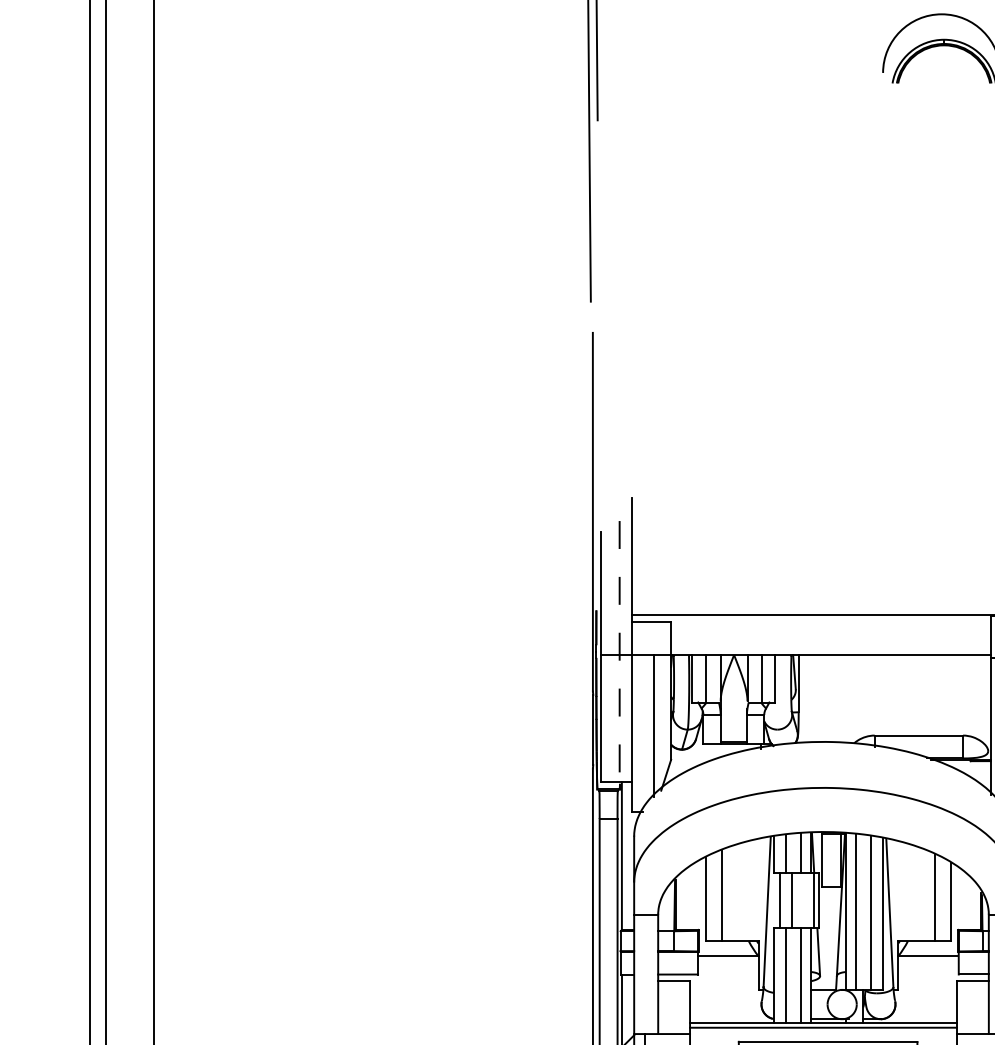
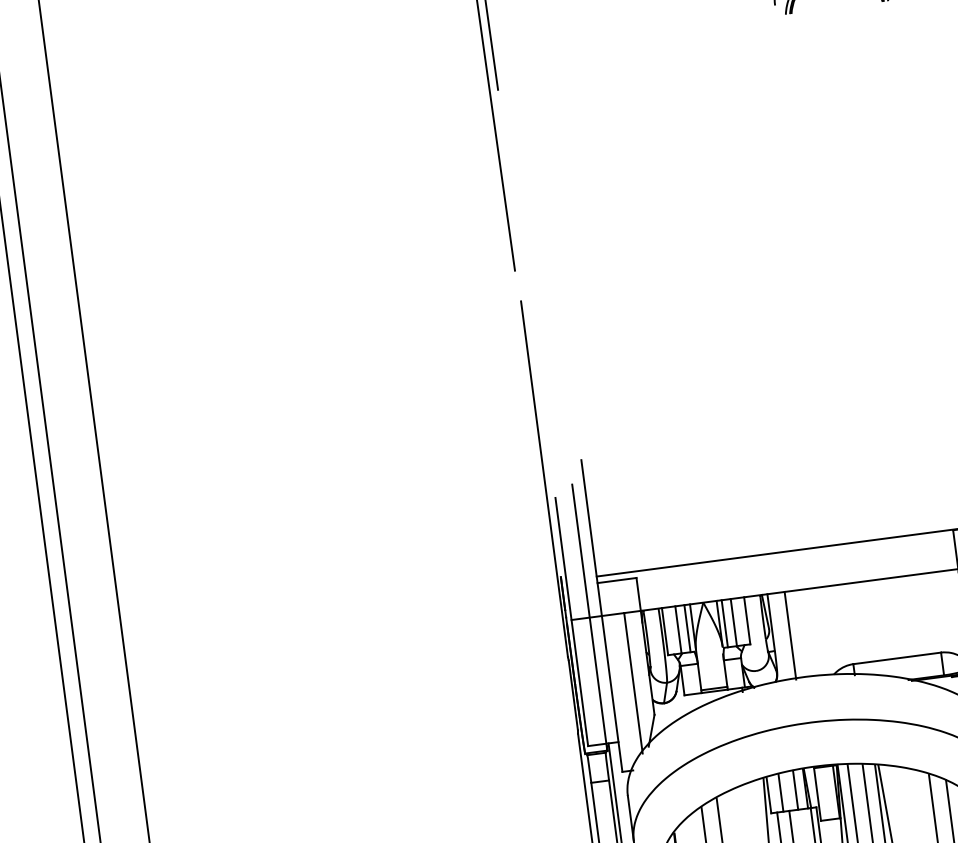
line: (619, 655) -> (589, 618), dashed -> solid
line: (715, 678) -> (687, 628), added
line: (752, 678) -> (724, 623), added
line: (816, 699) -> (790, 635), added

